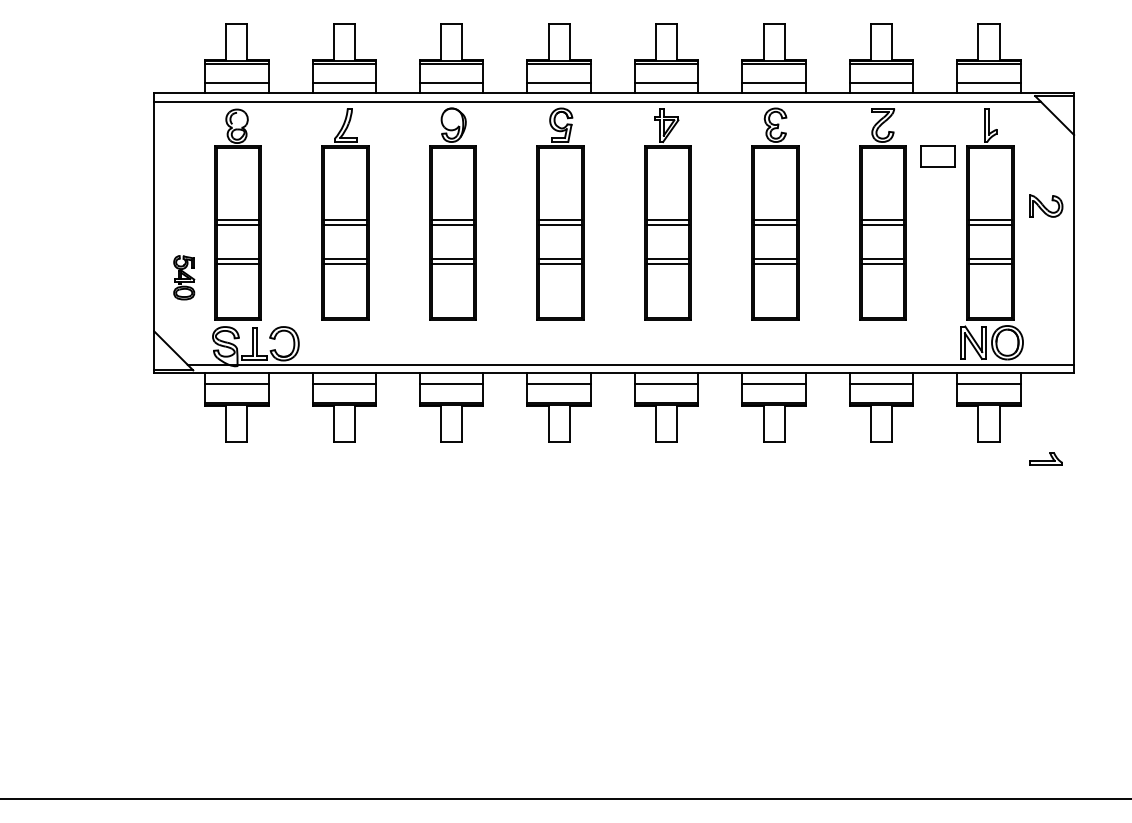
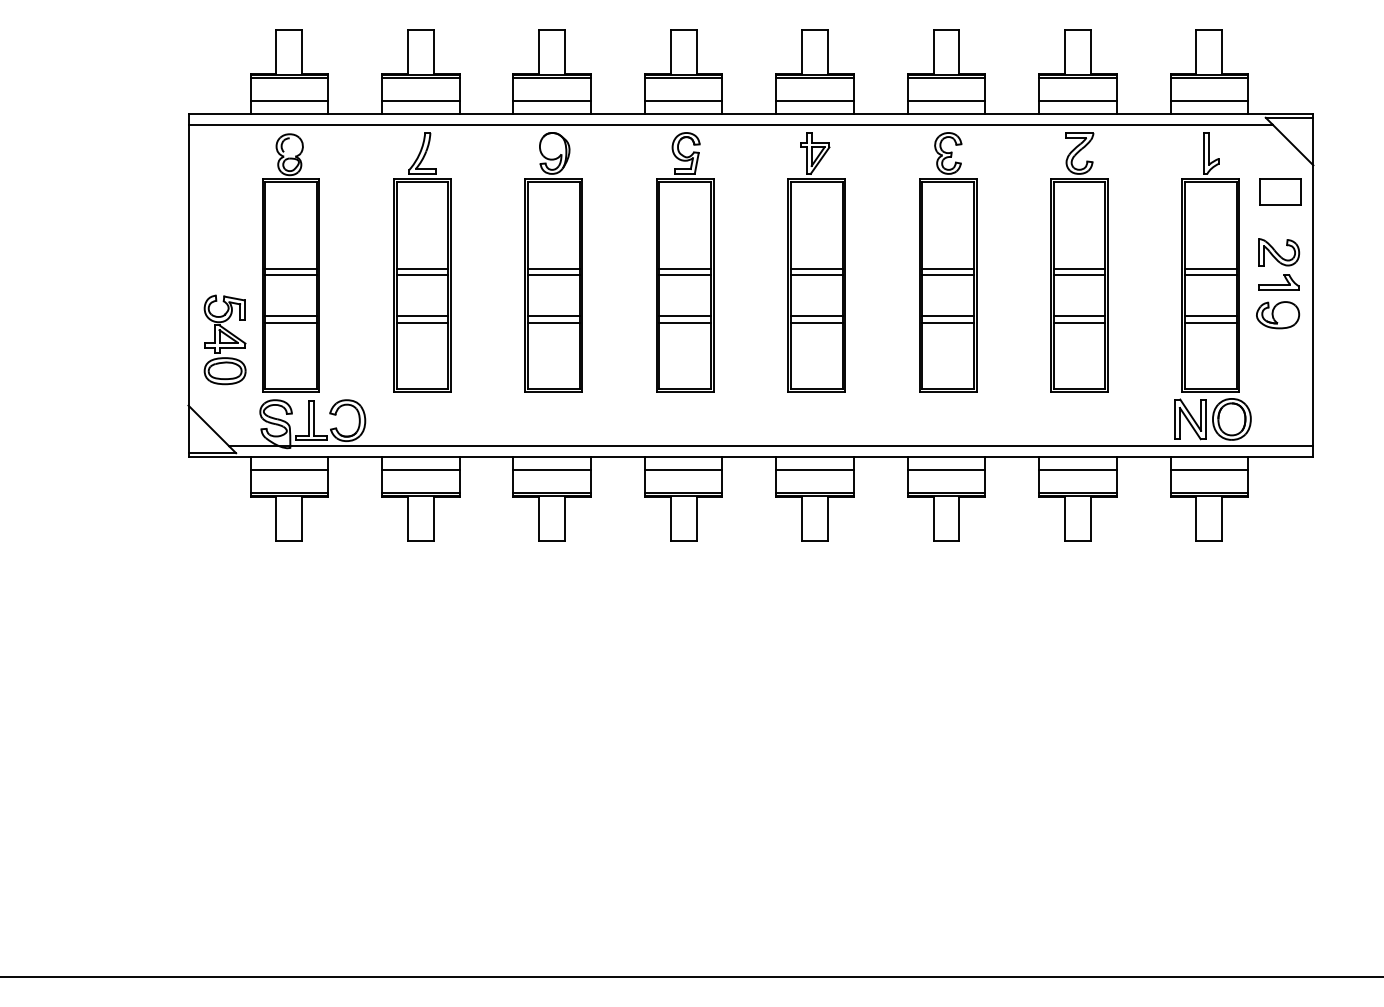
part: (937, 156) -> (1280, 191), moved
part: (1045, 257) -> (1278, 315), added
part: (183, 277) -> (224, 339), size x1.67
part: (1045, 459) -> (1278, 282), moved

